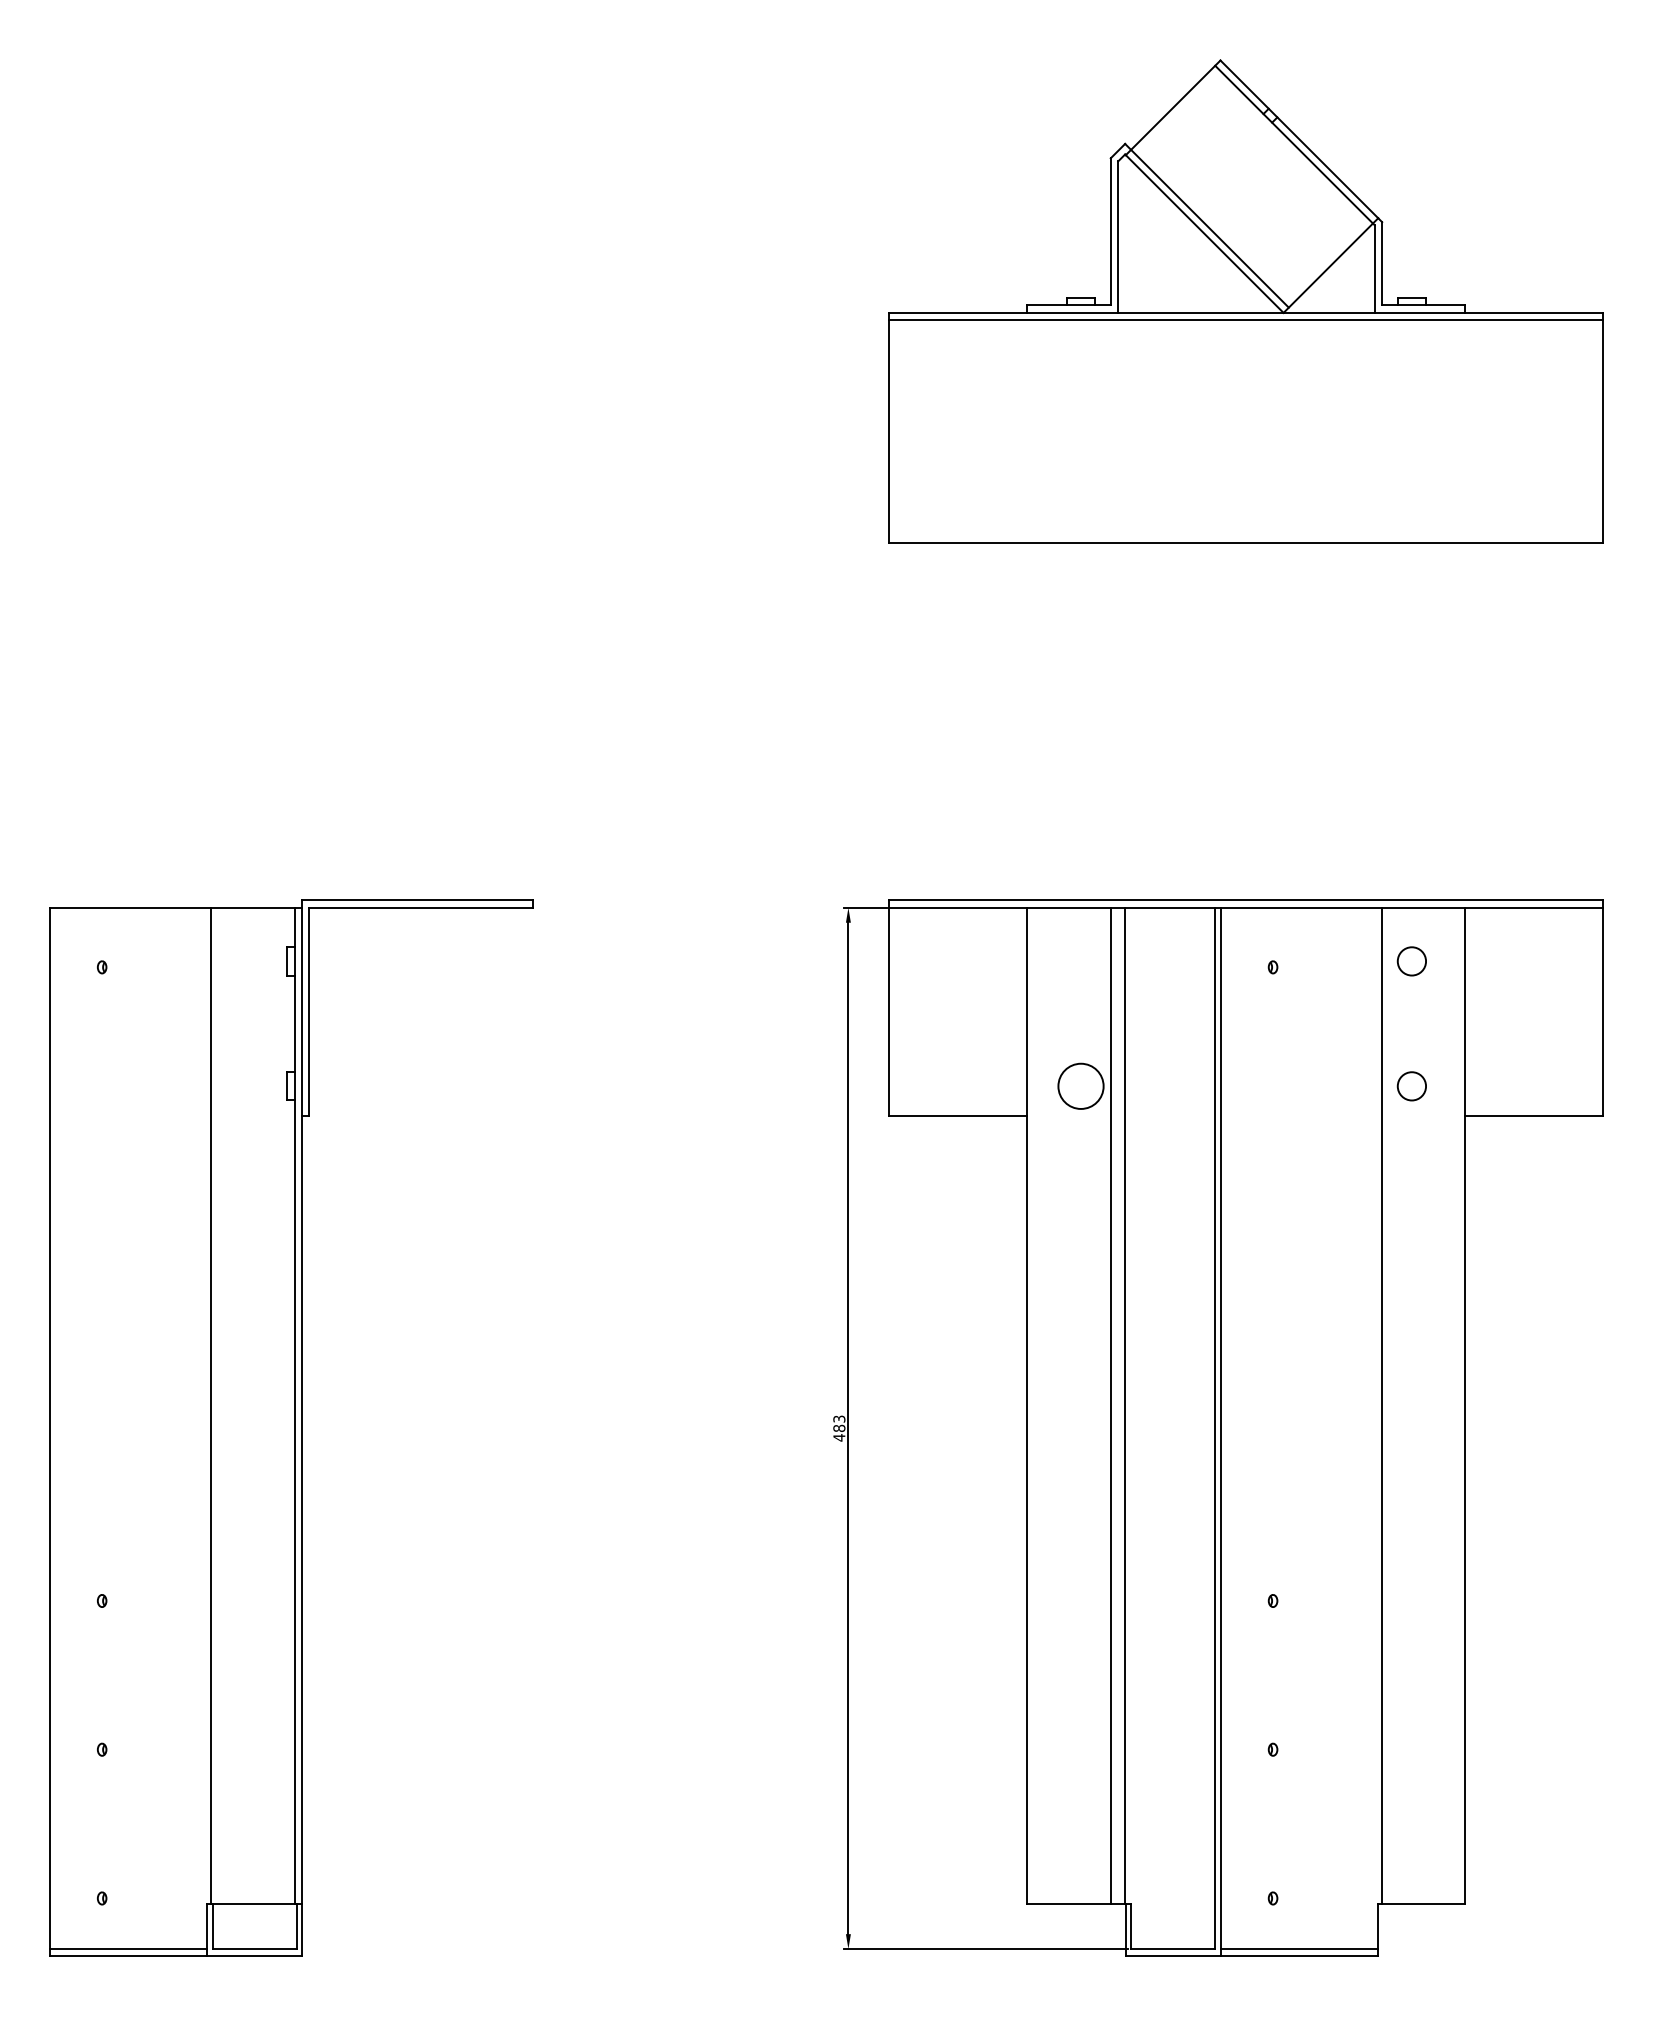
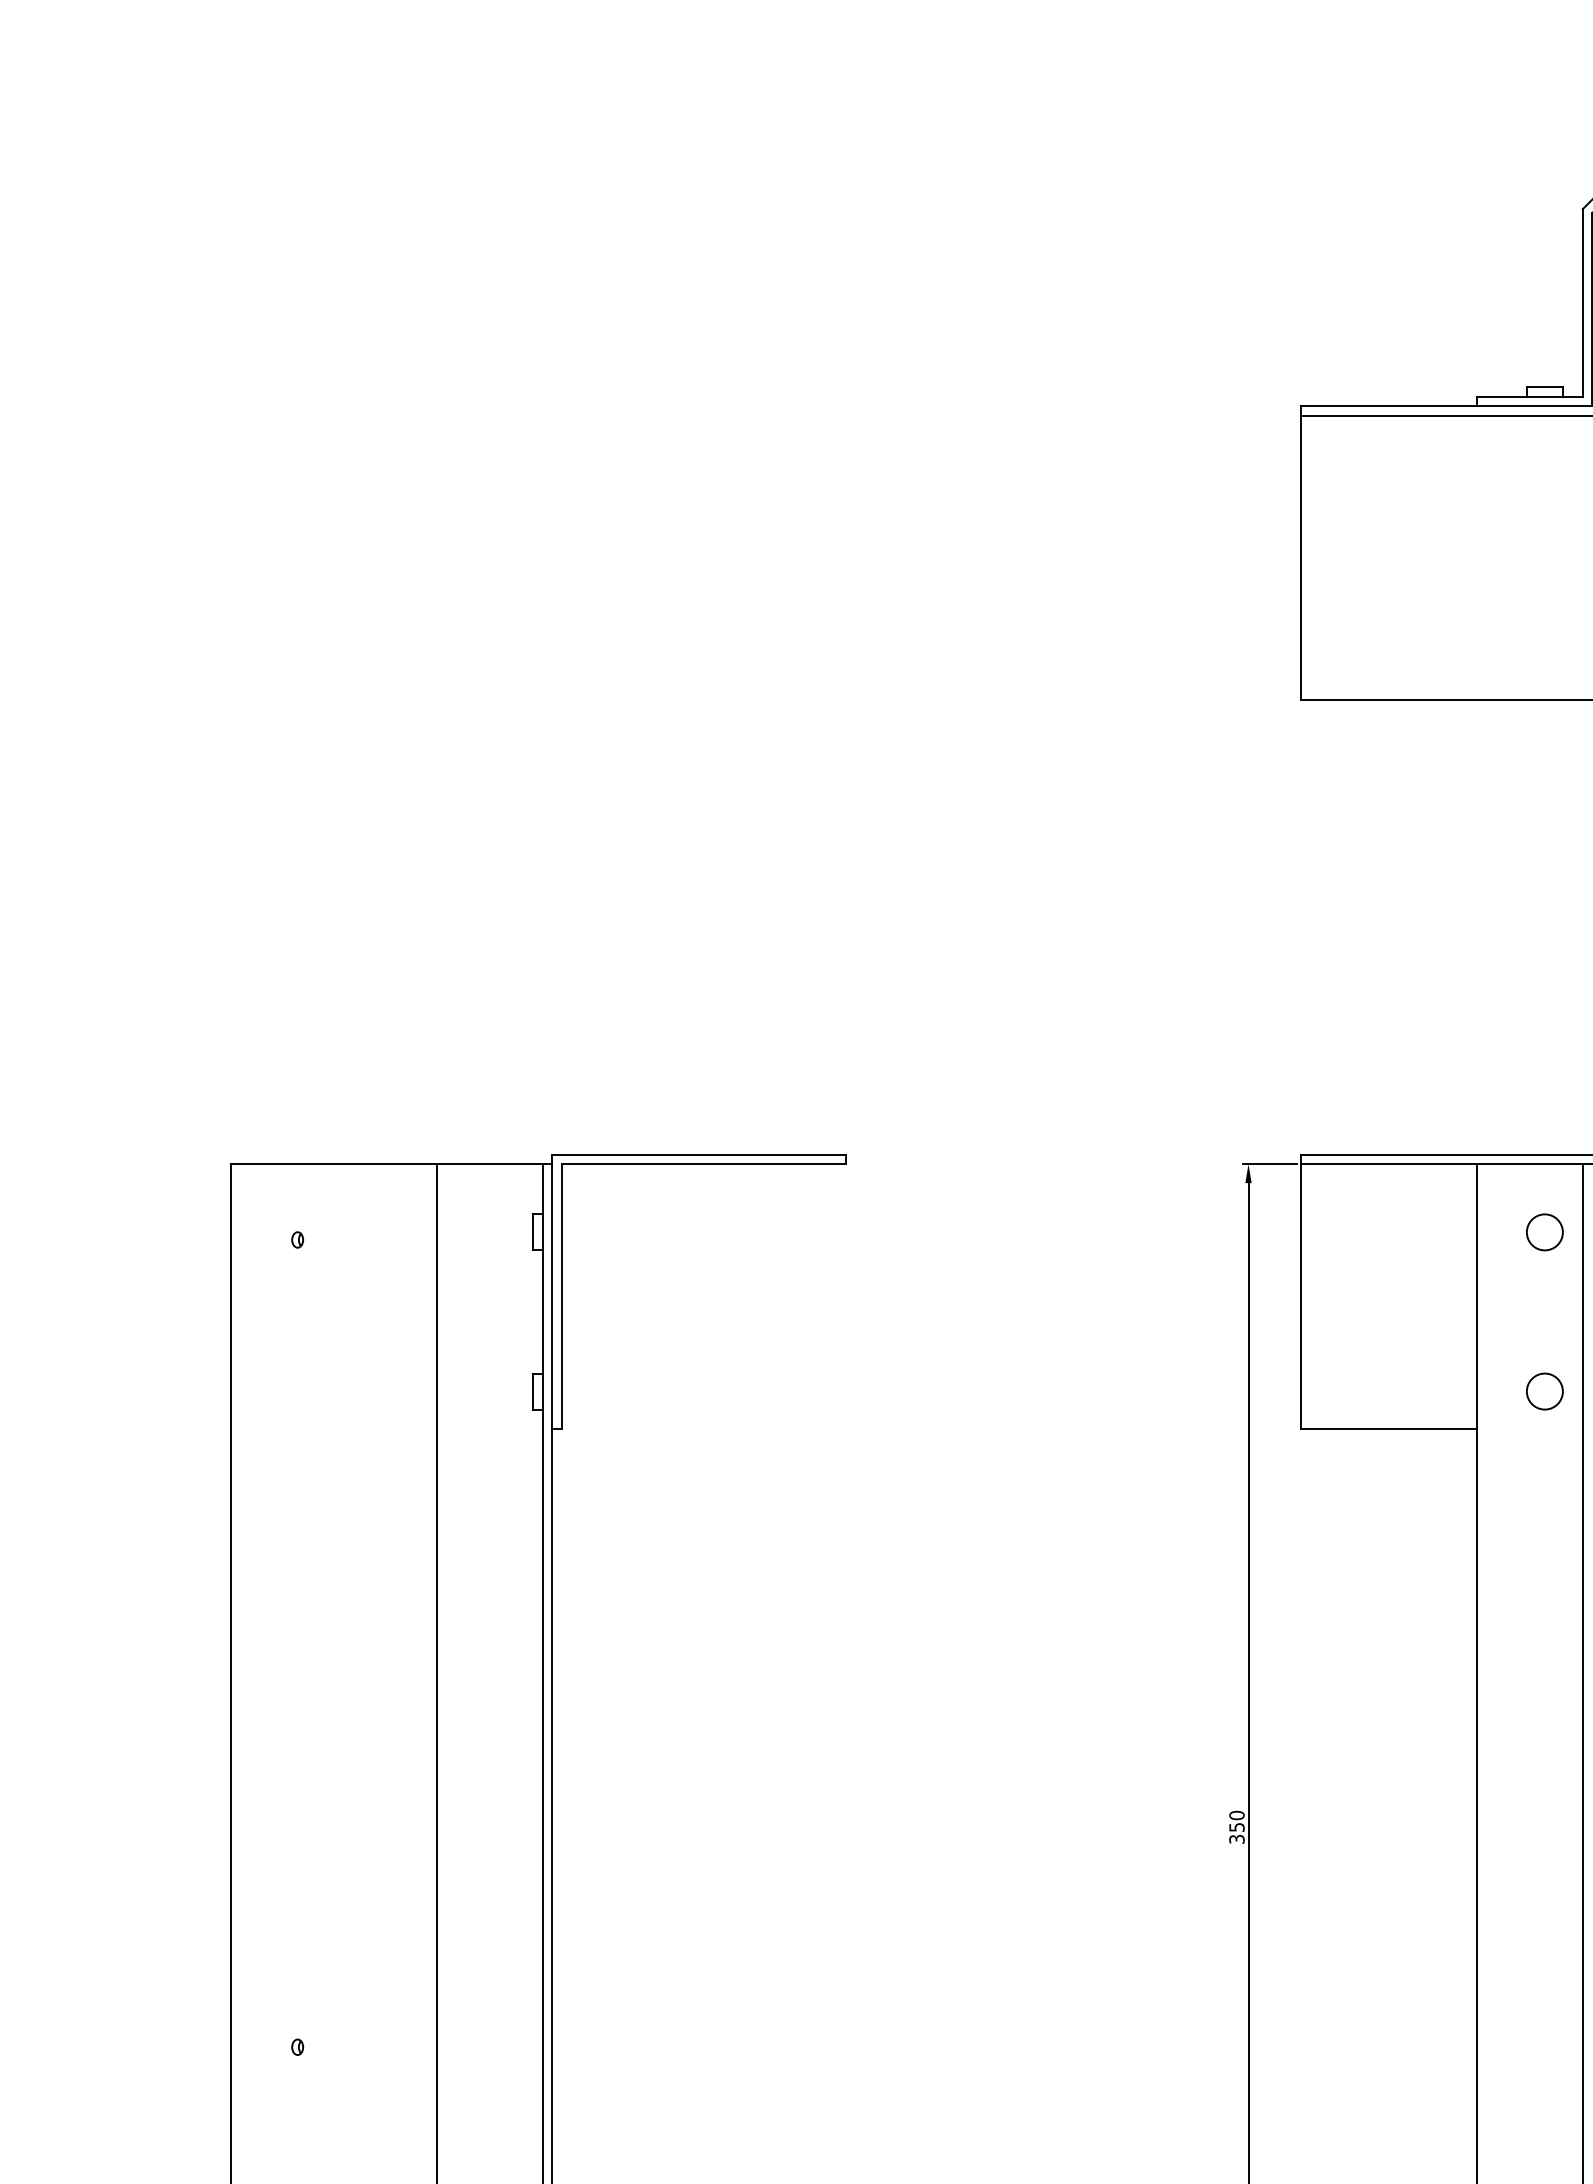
circle: (1080, 961) -> (1544, 1232), added
circle: (1080, 1086) -> (1544, 1391), size x0.62
text: (839, 1428) -> (1237, 1827), 483 -> 350

